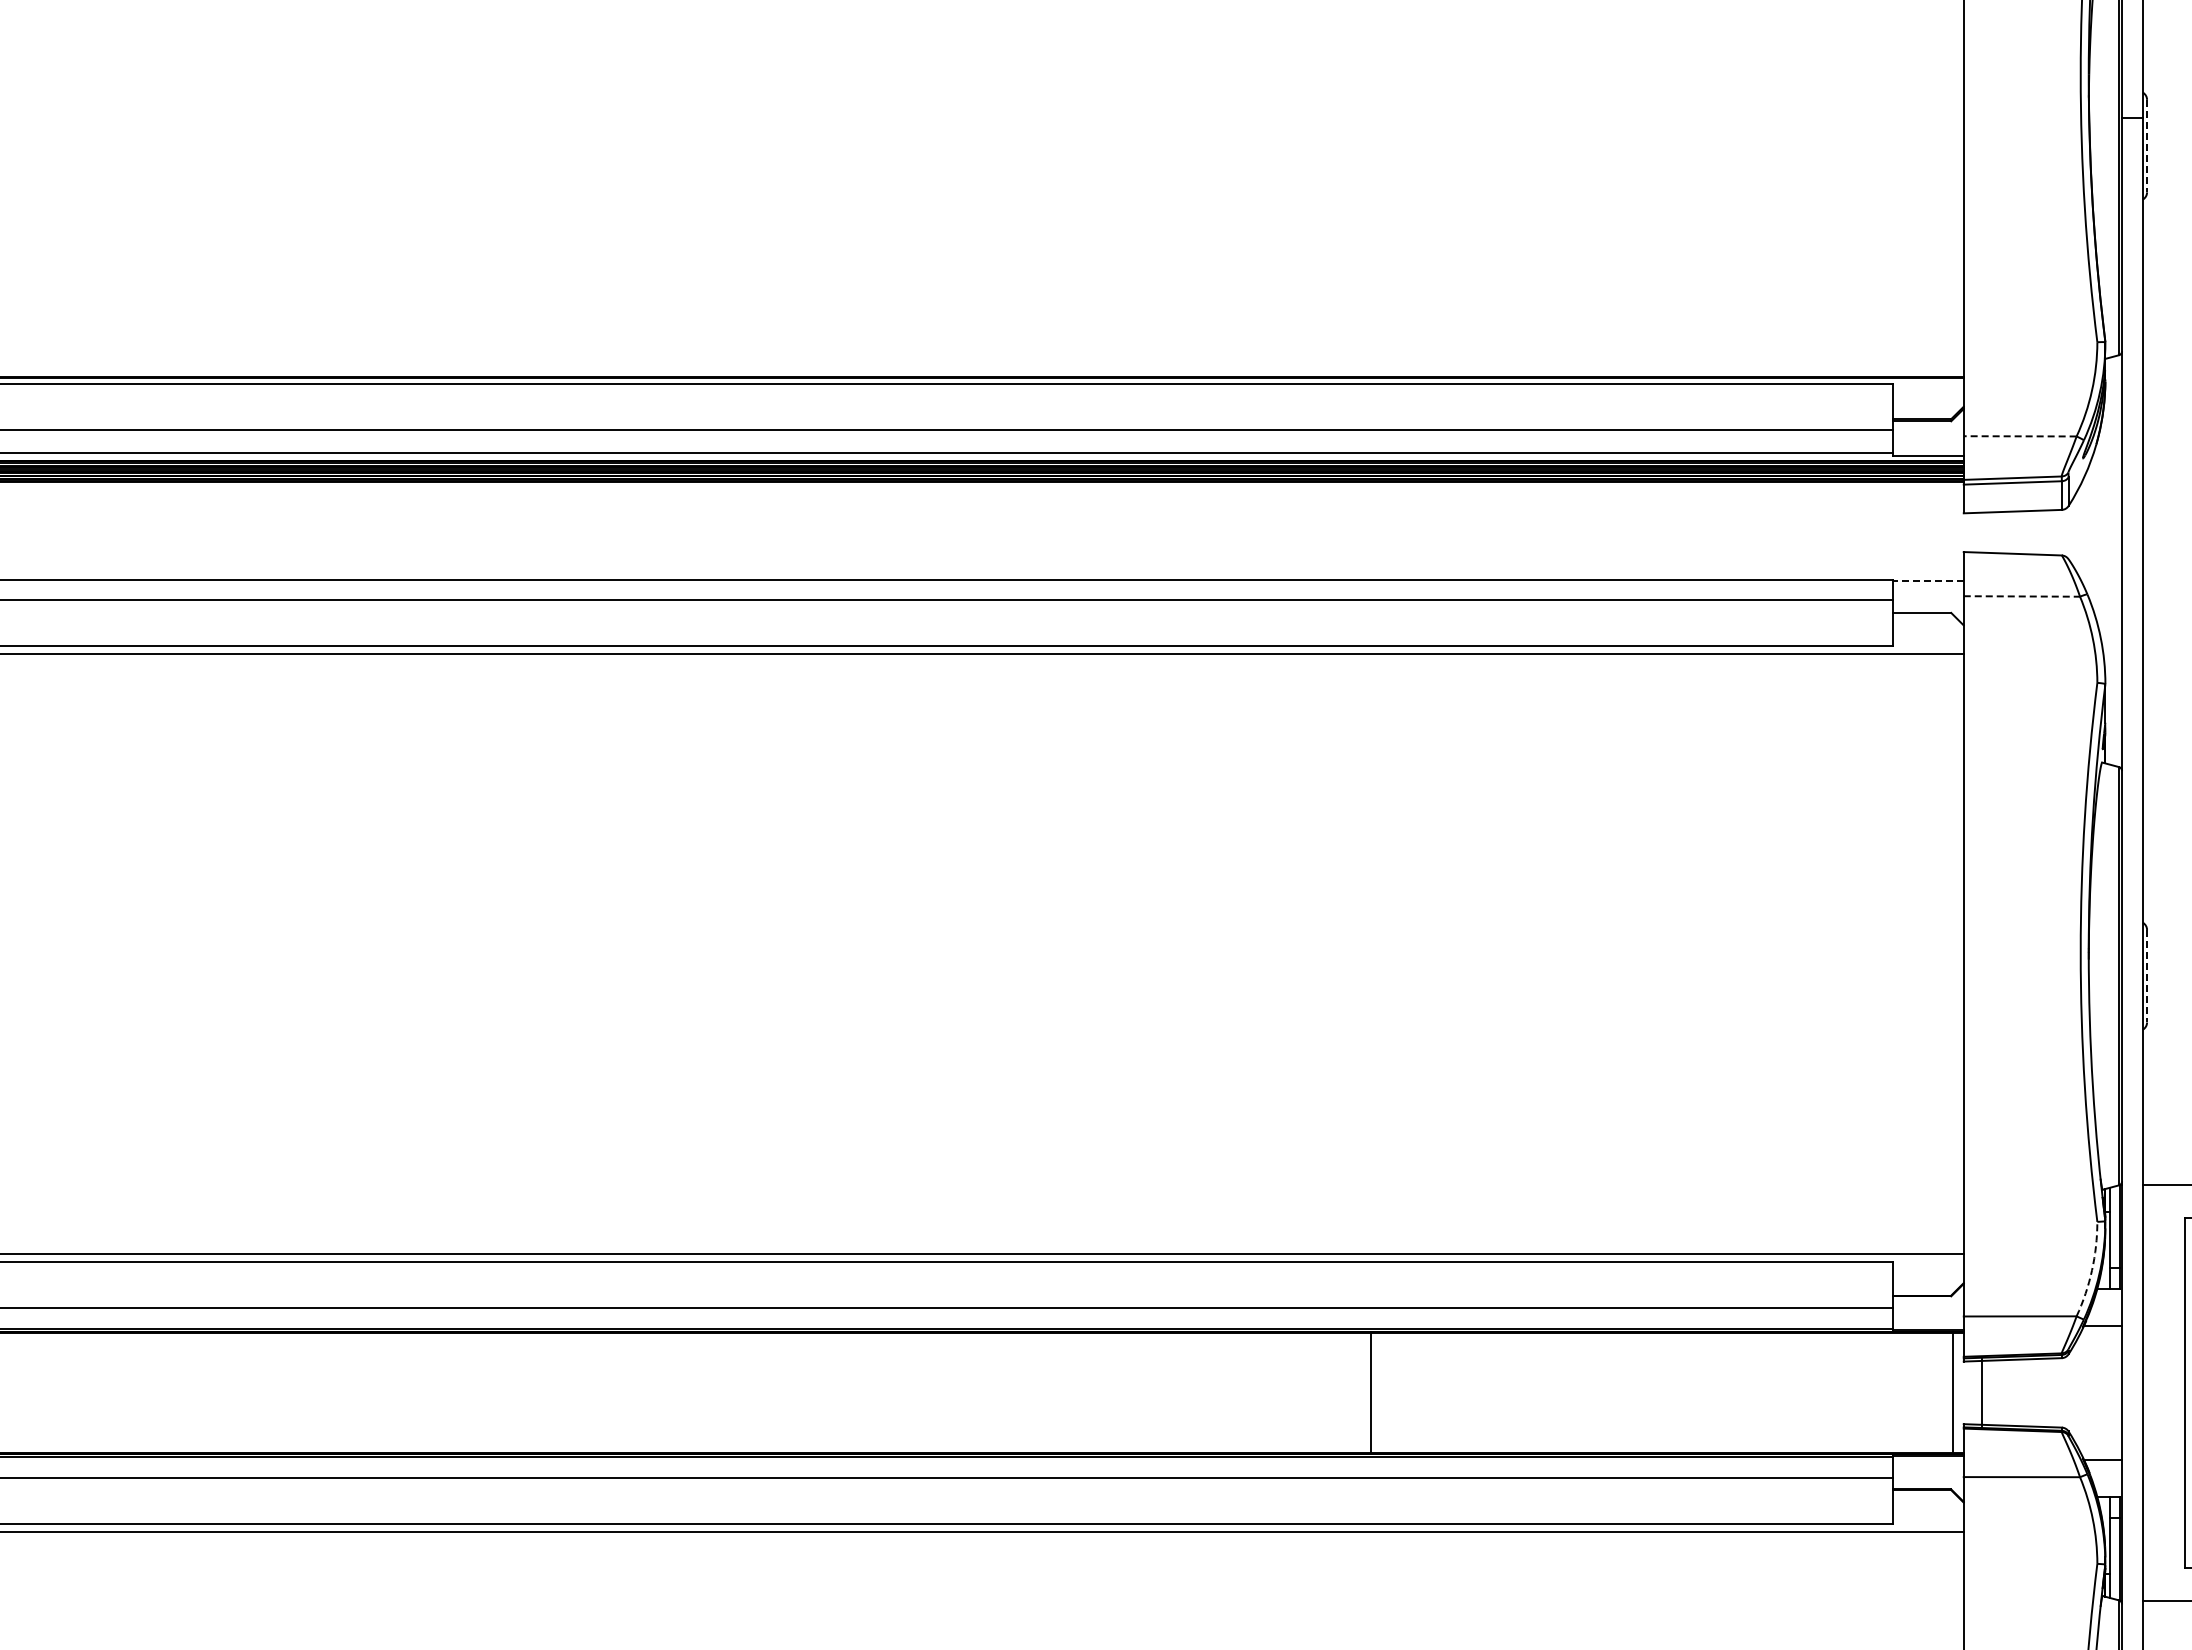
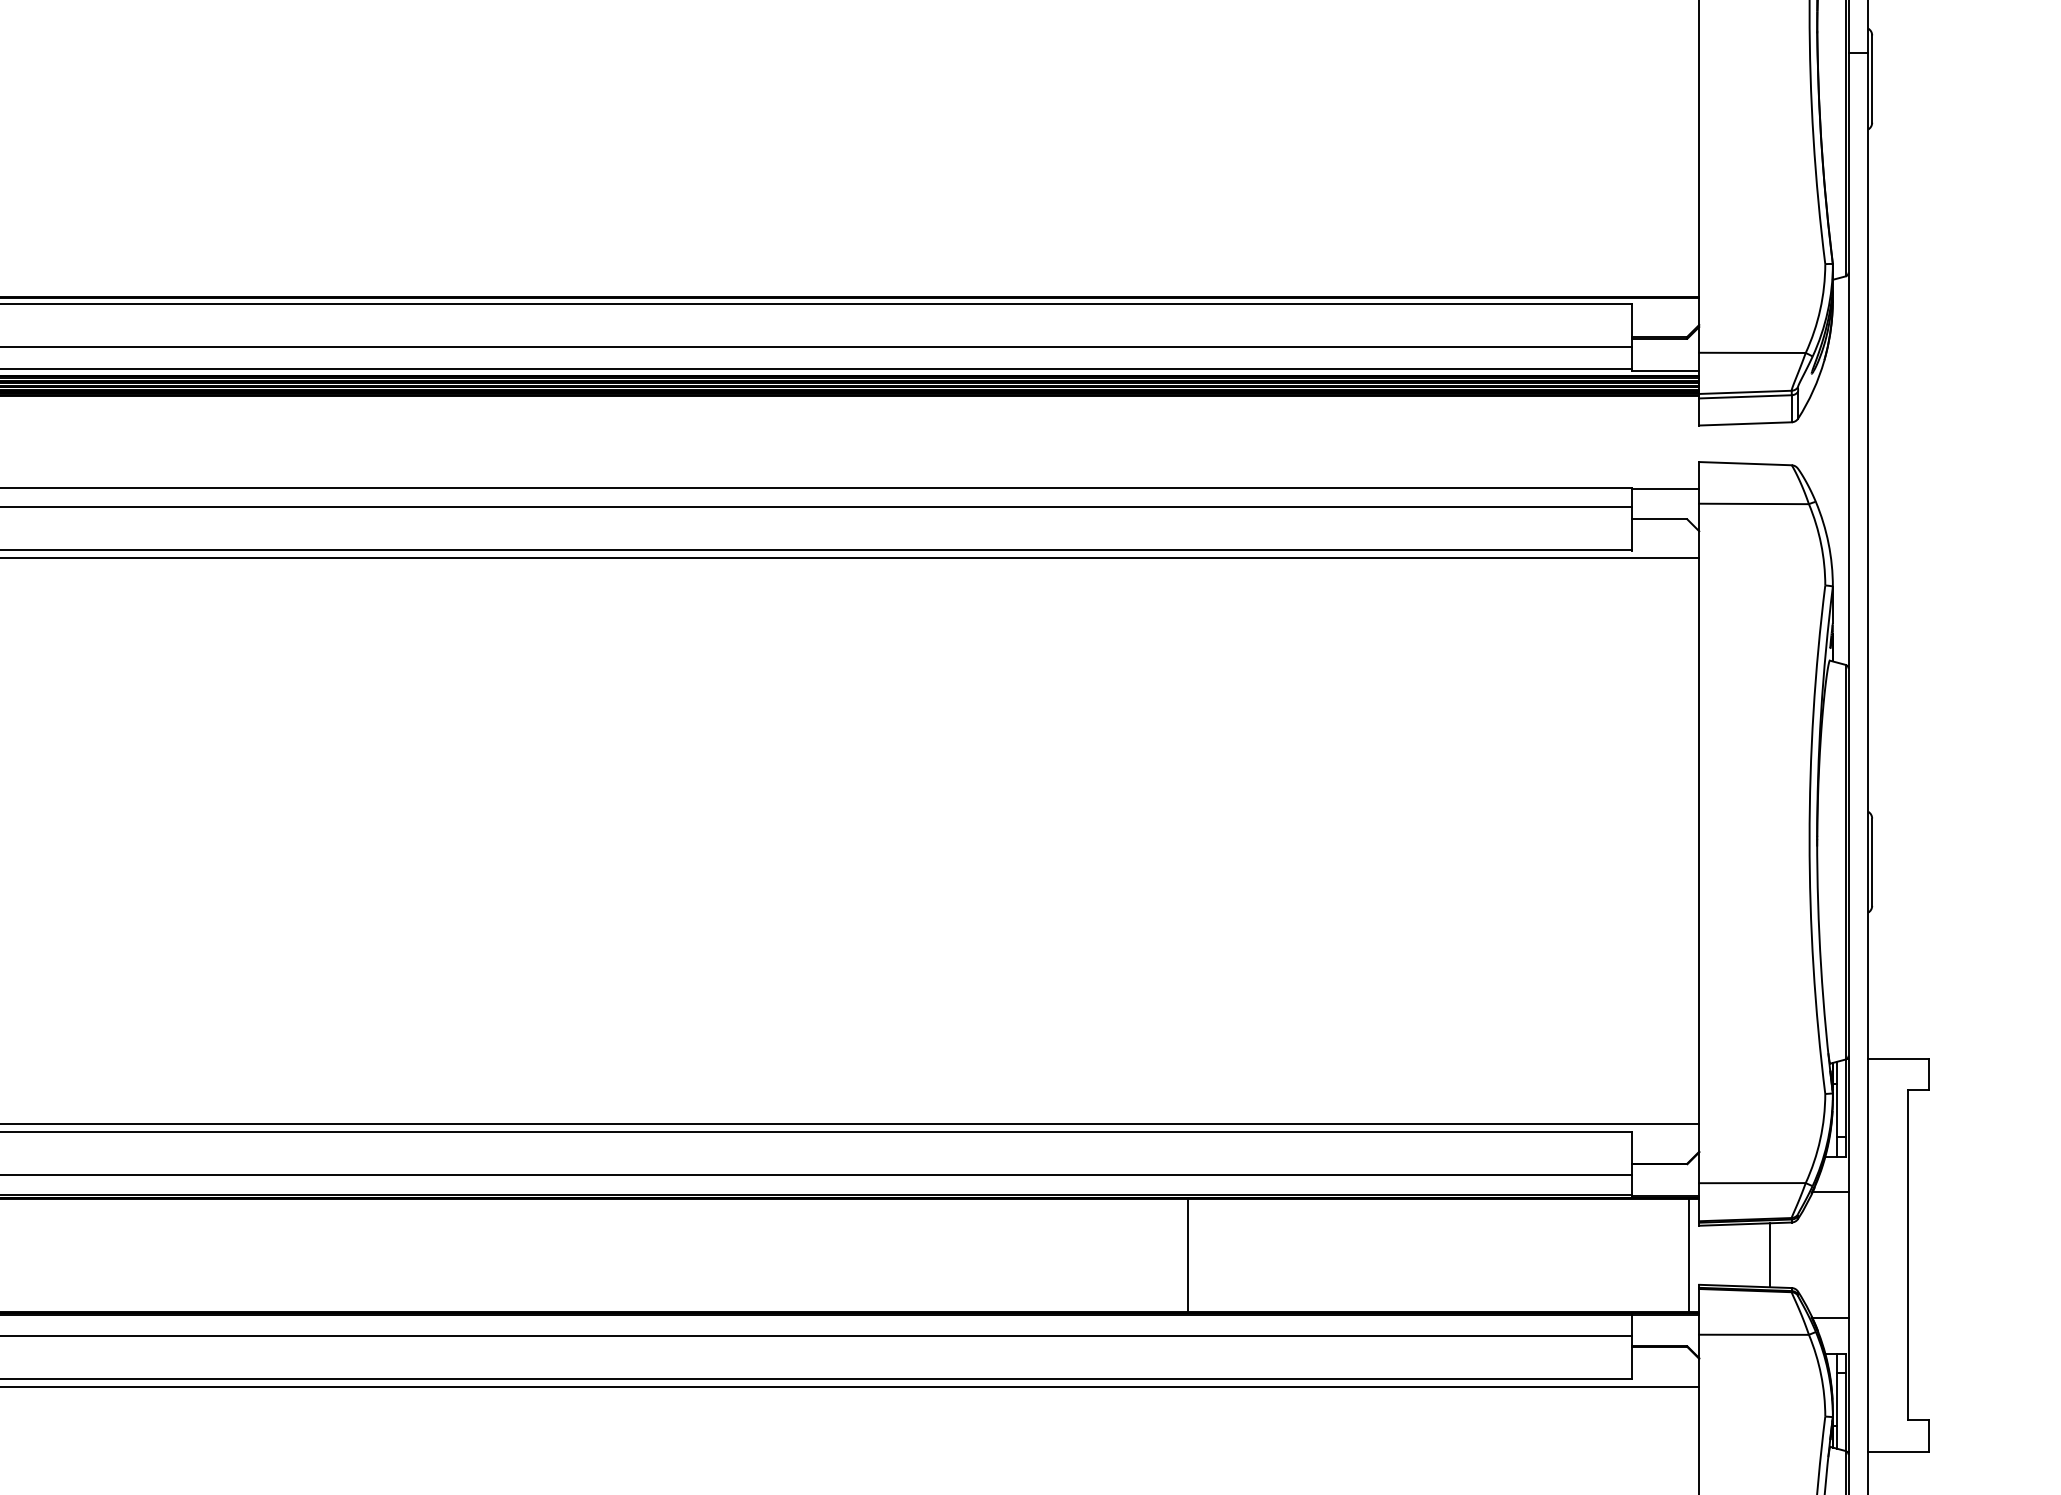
line: (2147, 146) -> (1872, 79), dashed -> solid
line: (2019, 436) -> (1751, 353), dashed -> solid
line: (1927, 580) -> (1665, 488), dashed -> solid
line: (2022, 596) -> (1754, 503), dashed -> solid
line: (2147, 976) -> (1872, 862), dashed -> solid
arc: (2092, 1270) -> (1820, 1139), dashed -> solid
line: (1371, 1392) -> (1188, 1254), moved
line: (1981, 1392) -> (1769, 1254), moved

